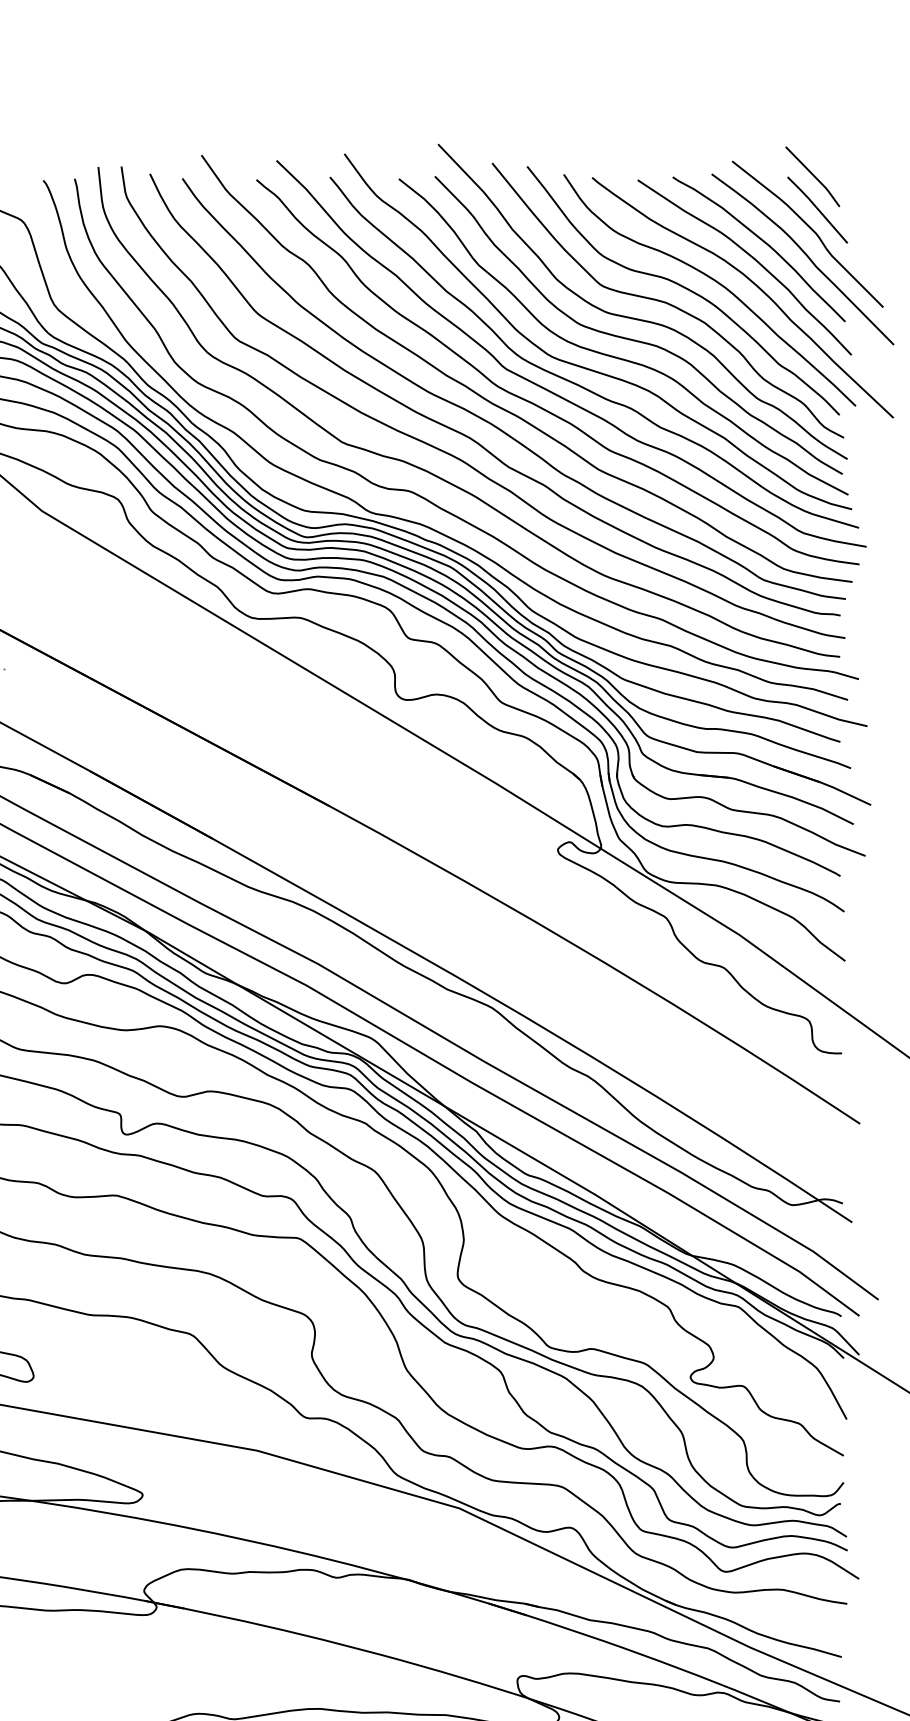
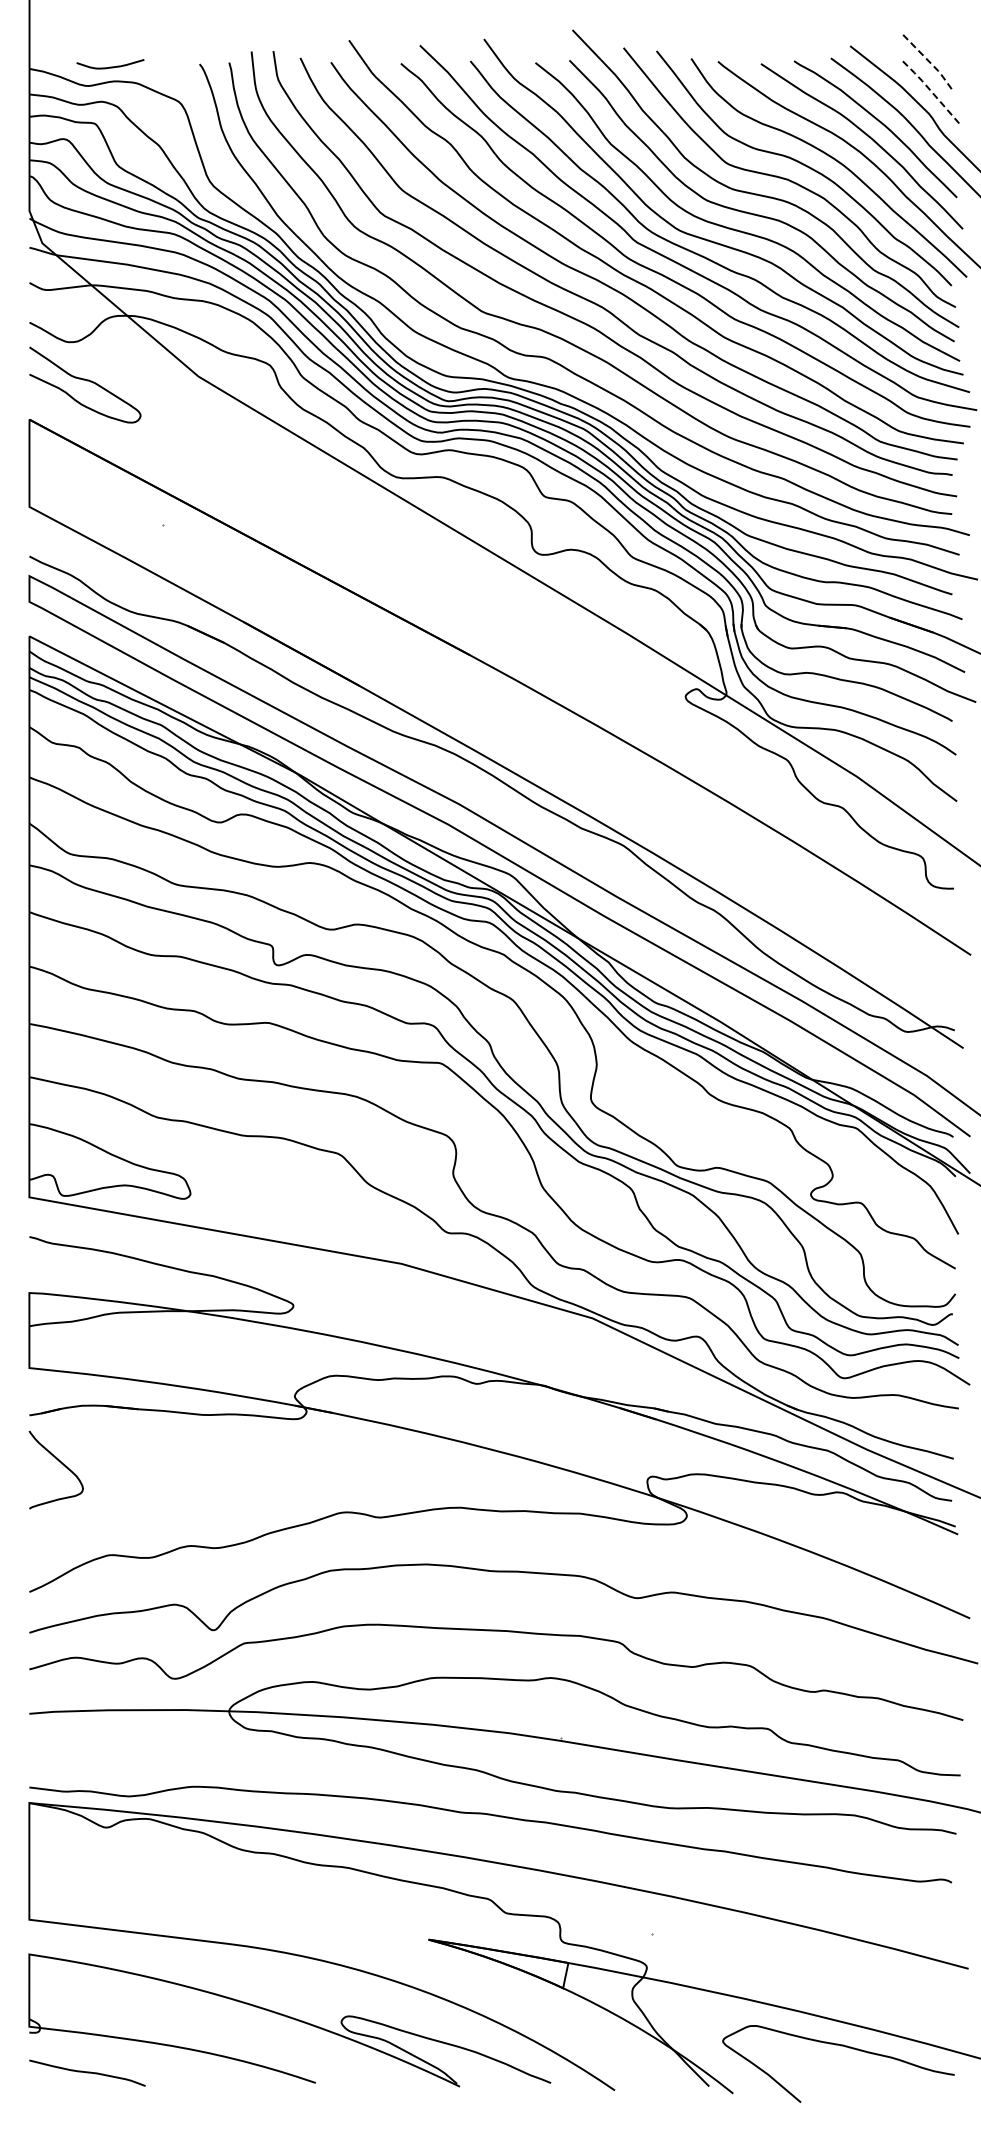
line: (814, 176) -> (927, 60), solid -> dashed
line: (817, 208) -> (930, 90), solid -> dashed

